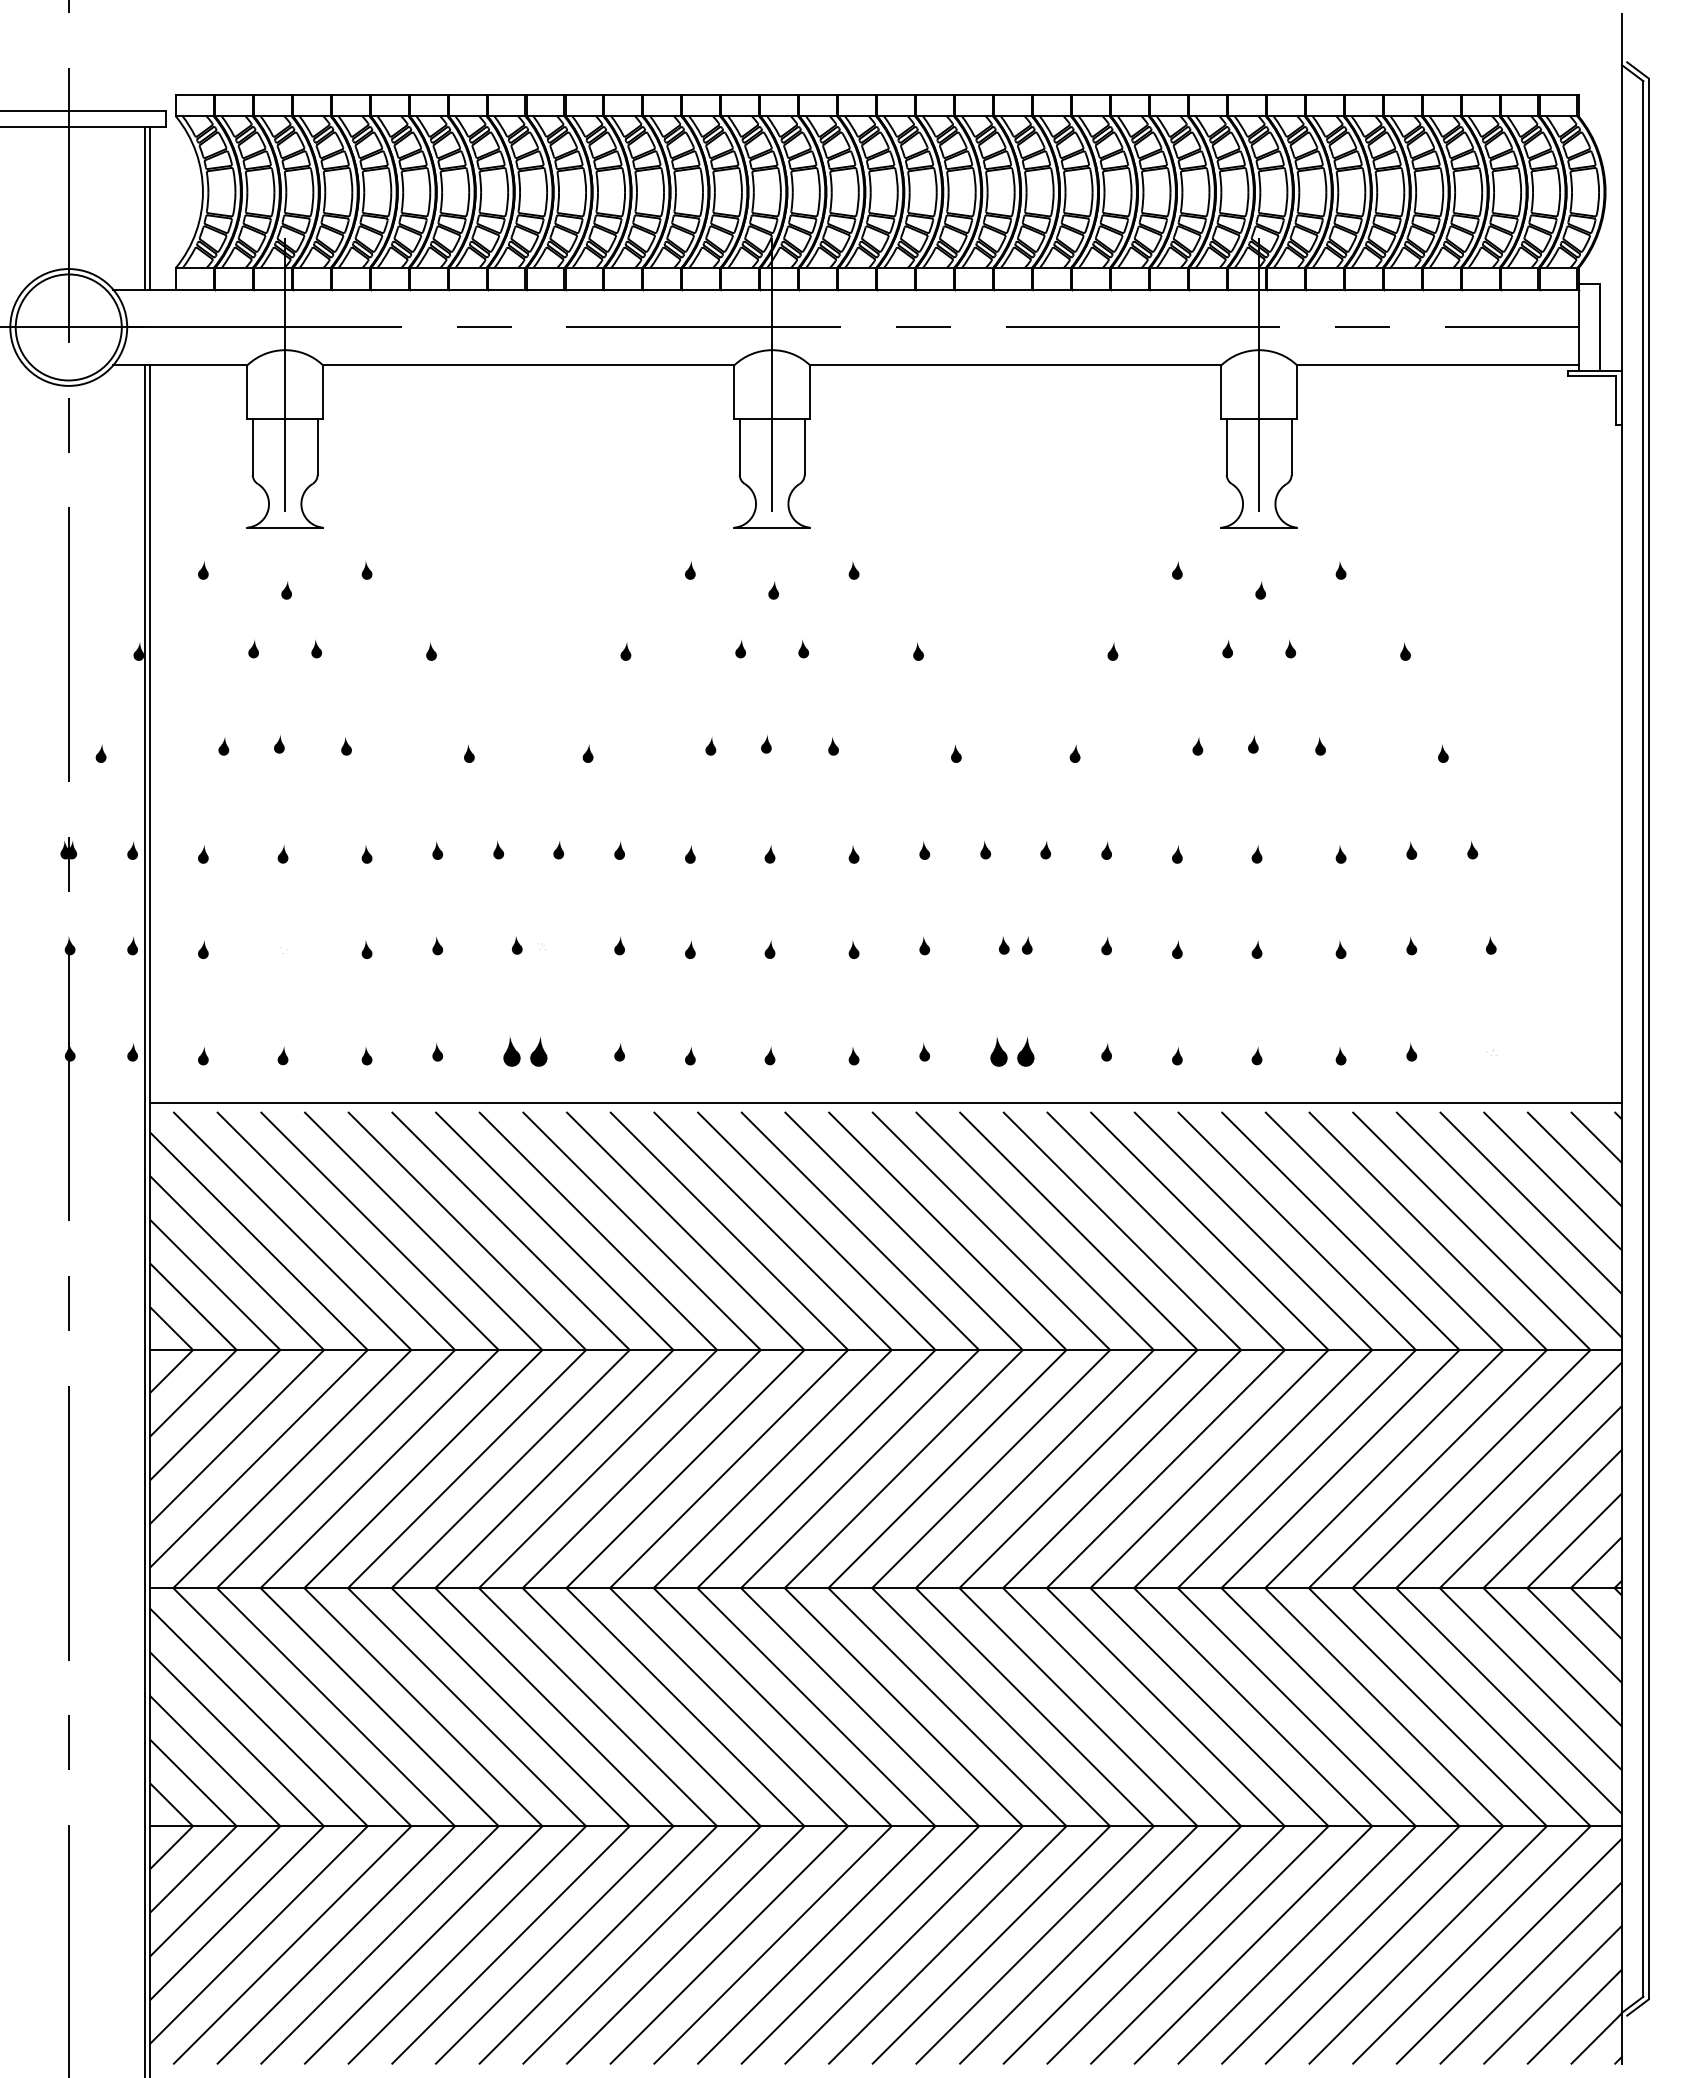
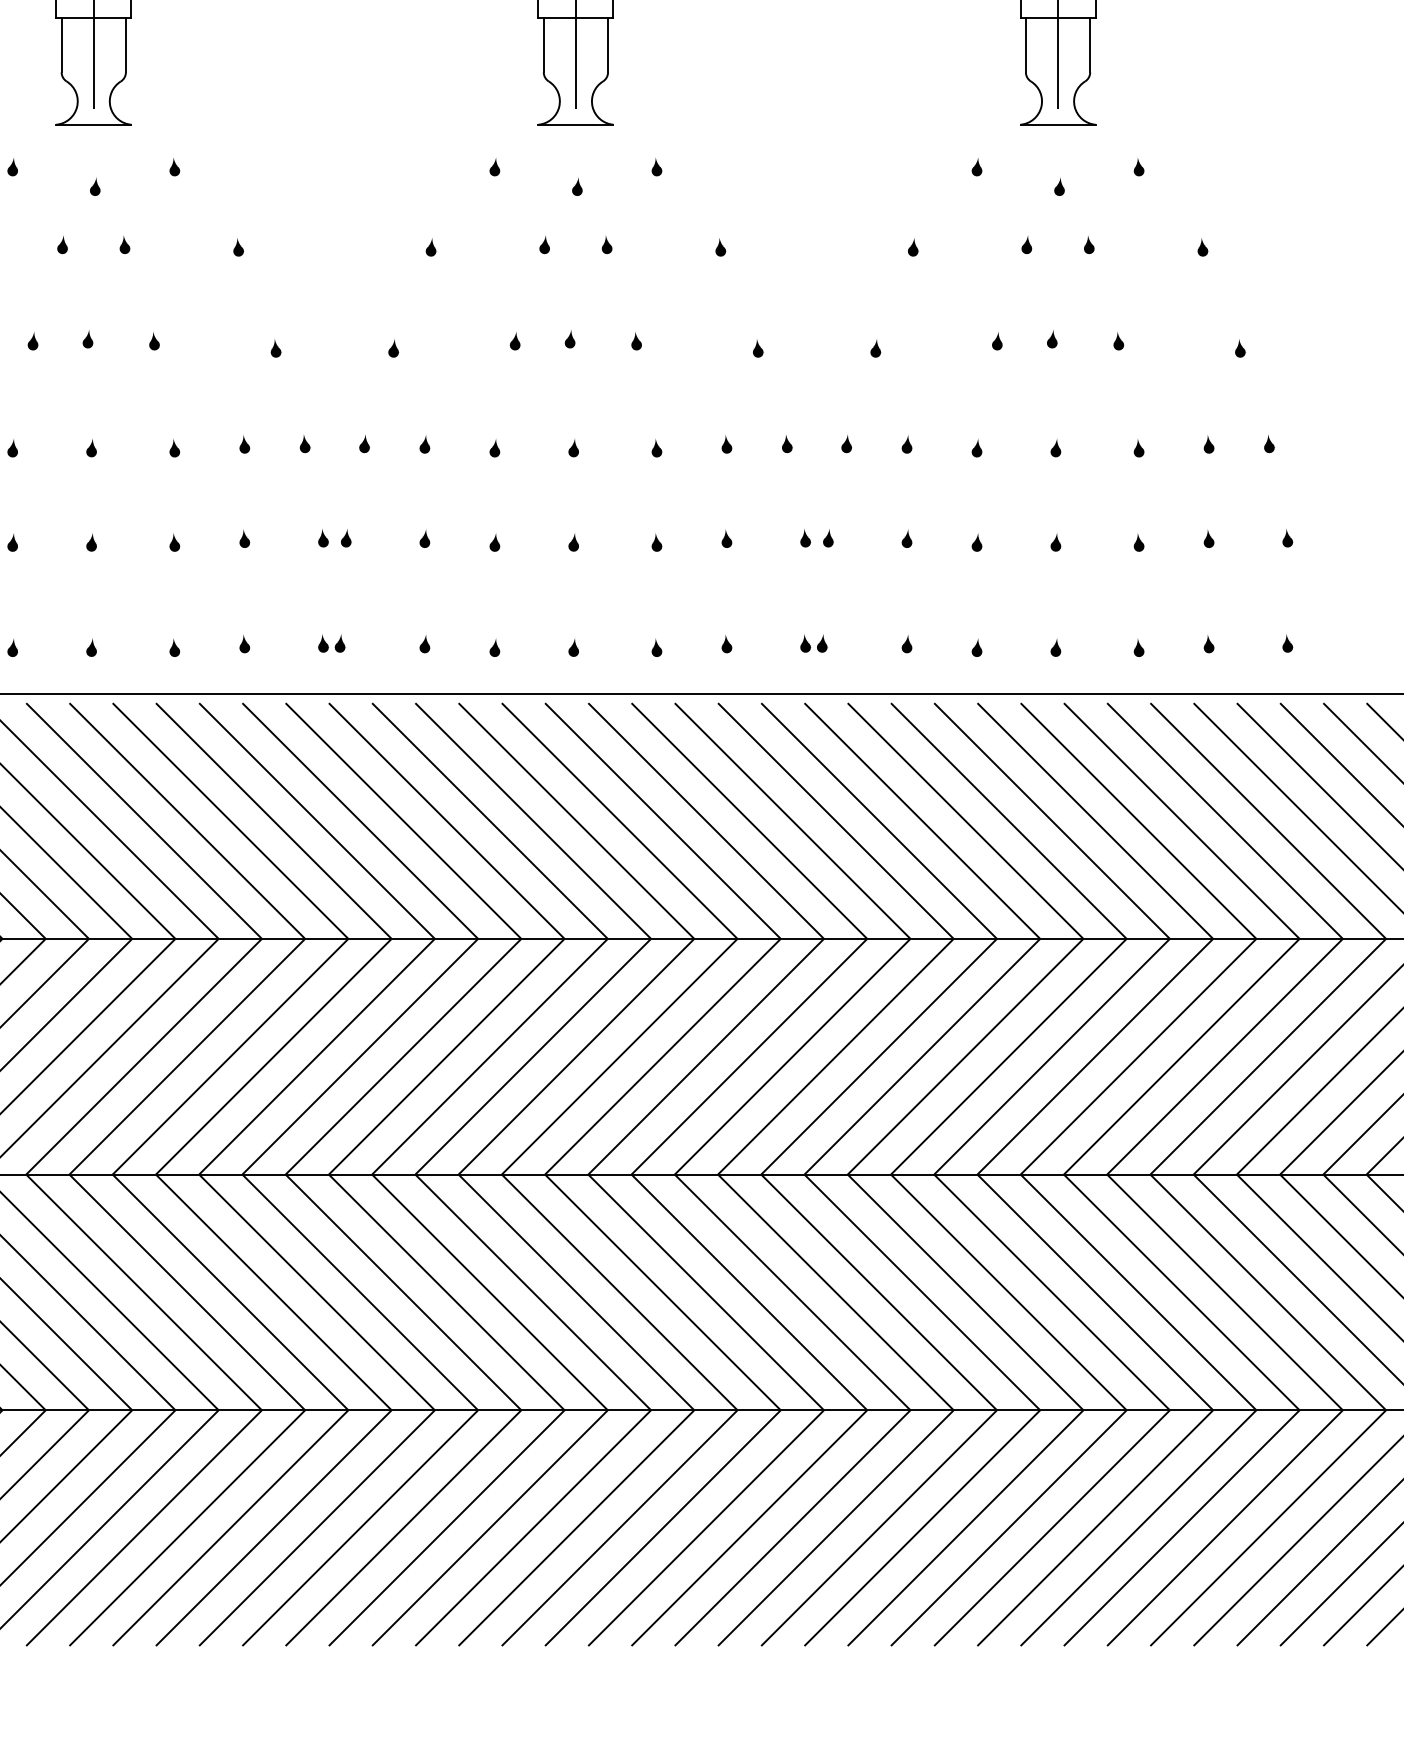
fill: (539, 944) -> (345, 537), added
fill: (282, 948) -> (91, 541), added
fill: (1490, 1050) -> (1287, 642), added
part: (525, 1051) -> (331, 643), size x0.62
part: (1012, 1051) -> (813, 643), size x0.62

